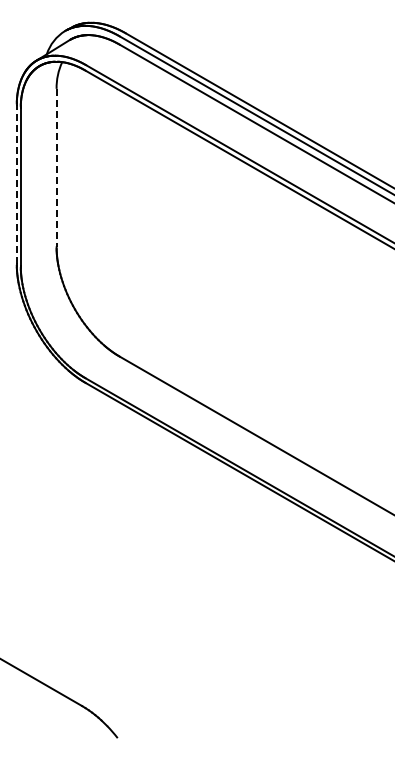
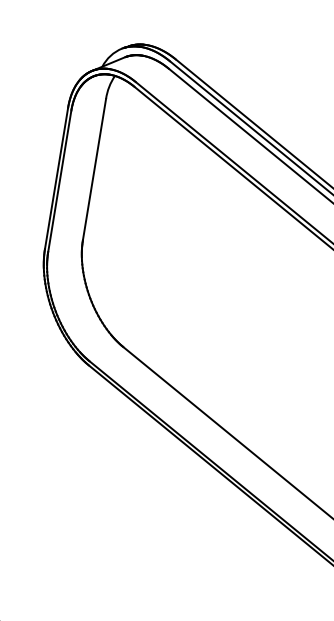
line: (56, 168) -> (94, 169), dashed -> solid
line: (16, 184) -> (56, 178), dashed -> solid

